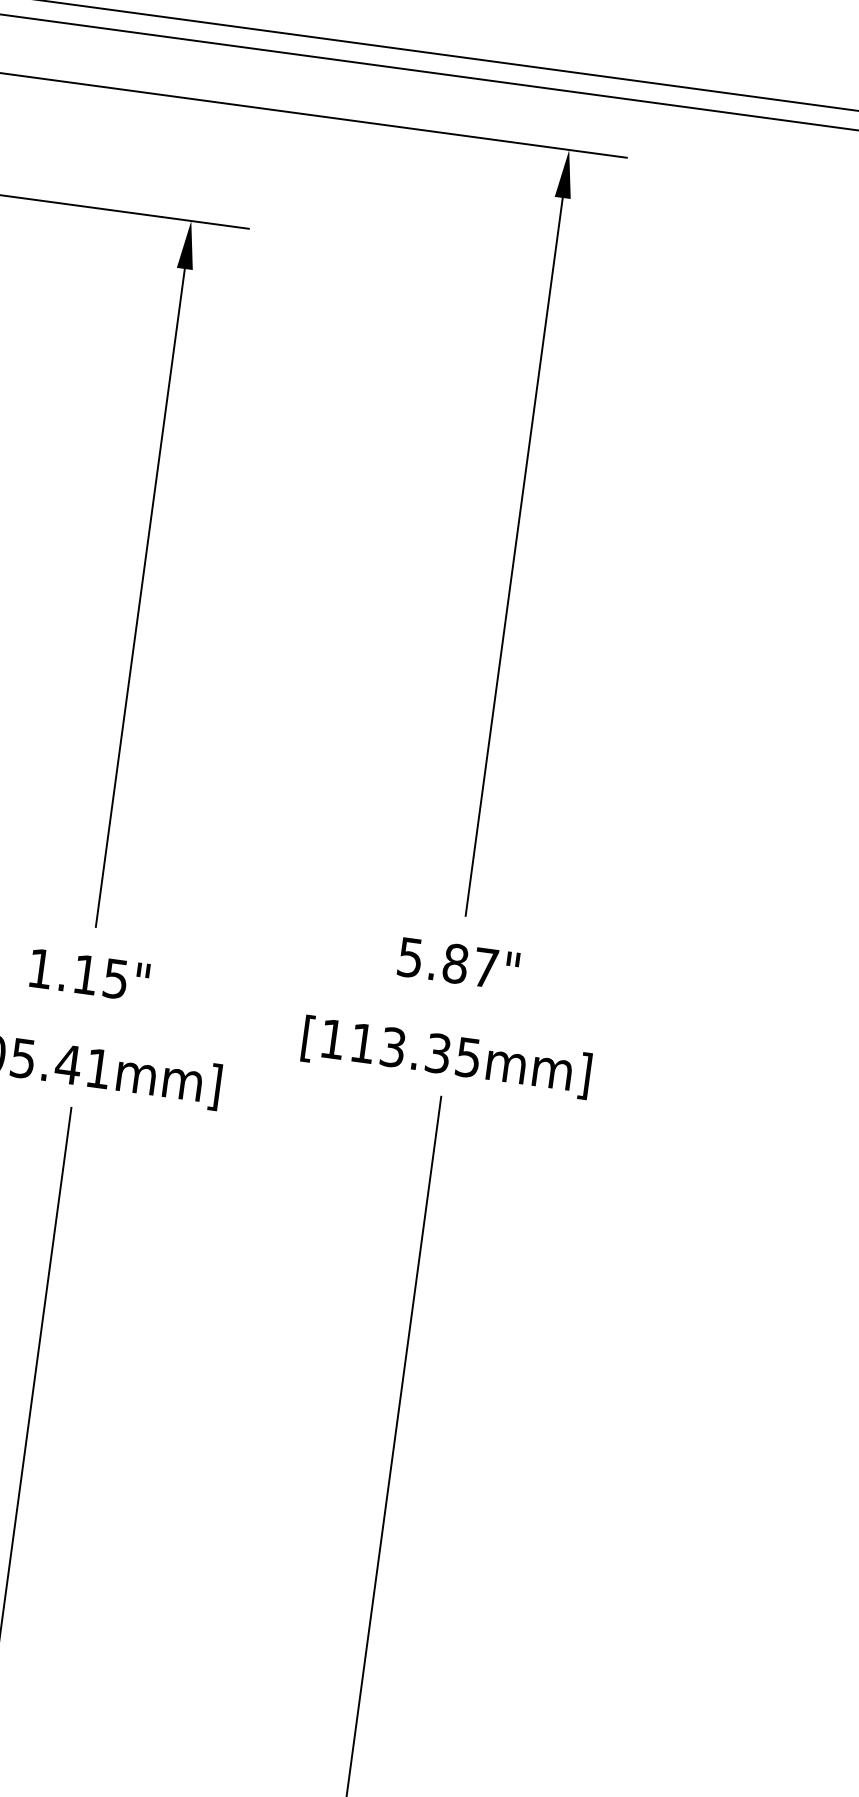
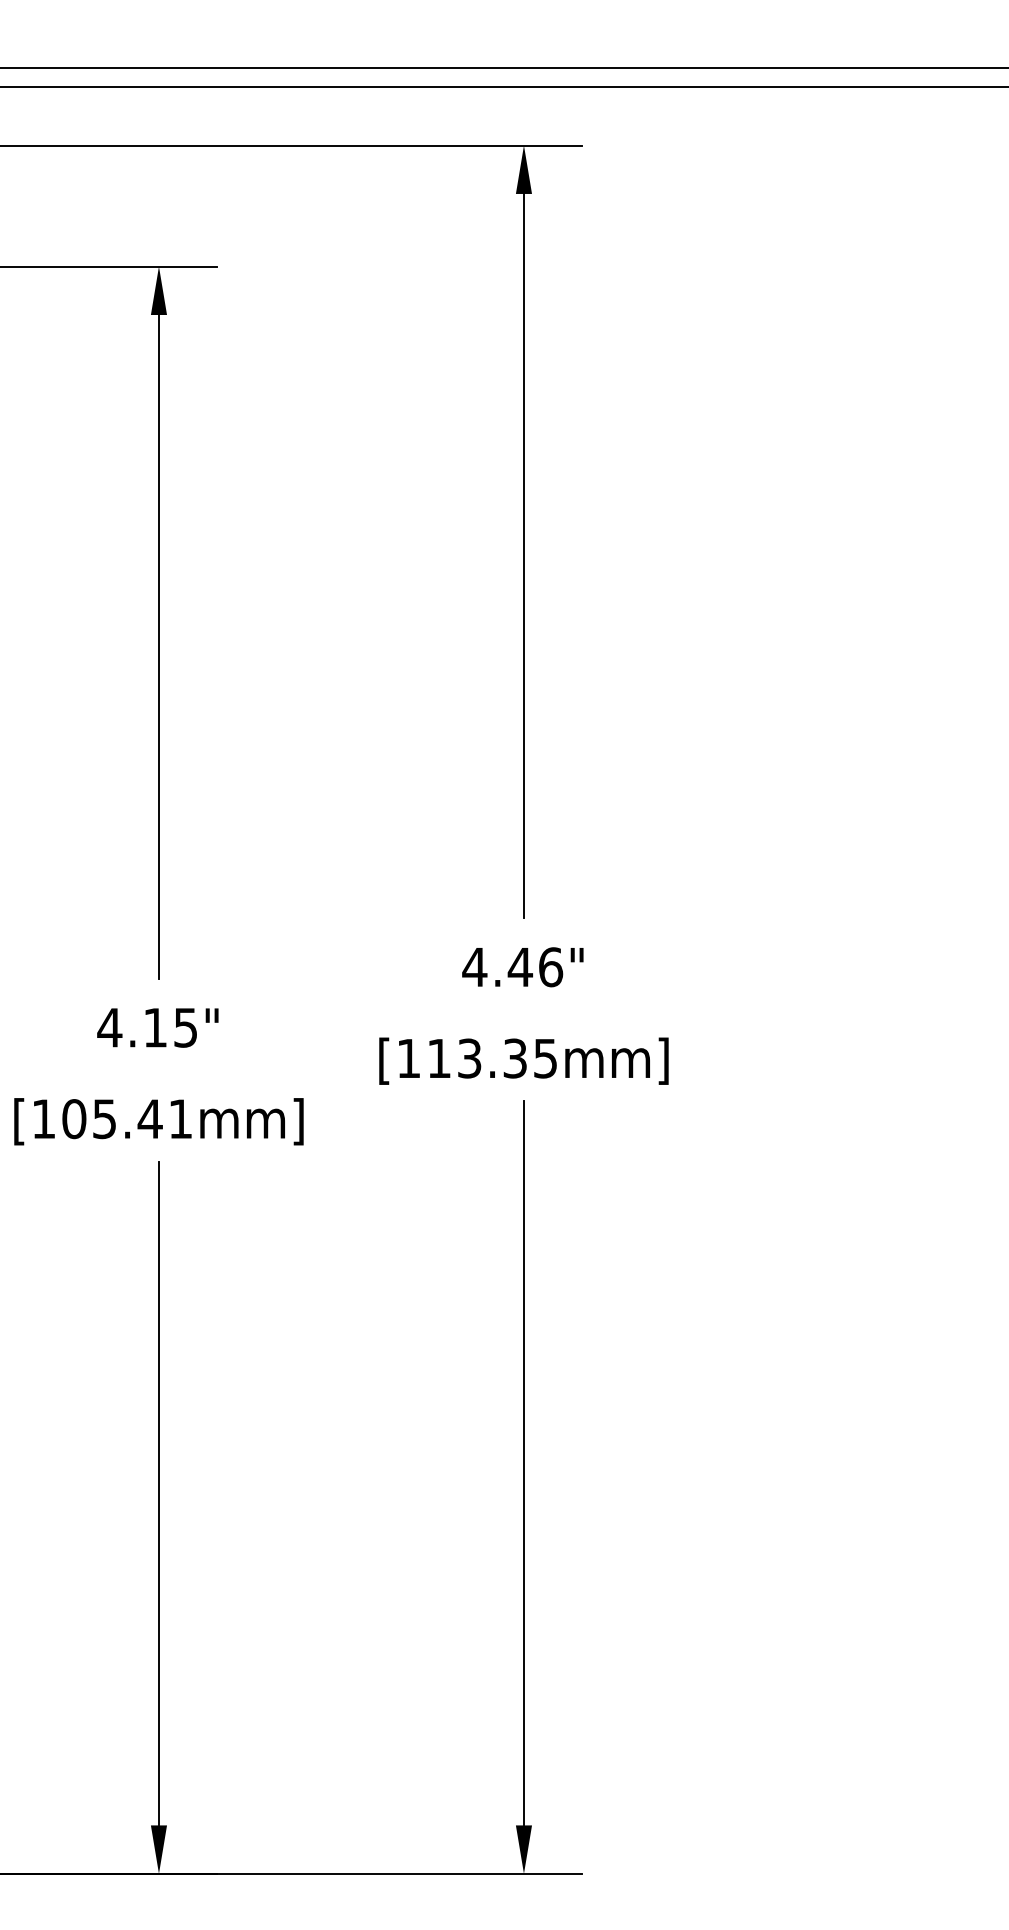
text: (447, 962) -> (512, 967), 5.87" -> 4.46"
text: (40, 968) -> (109, 1027), 1.15" -> 4.15"

